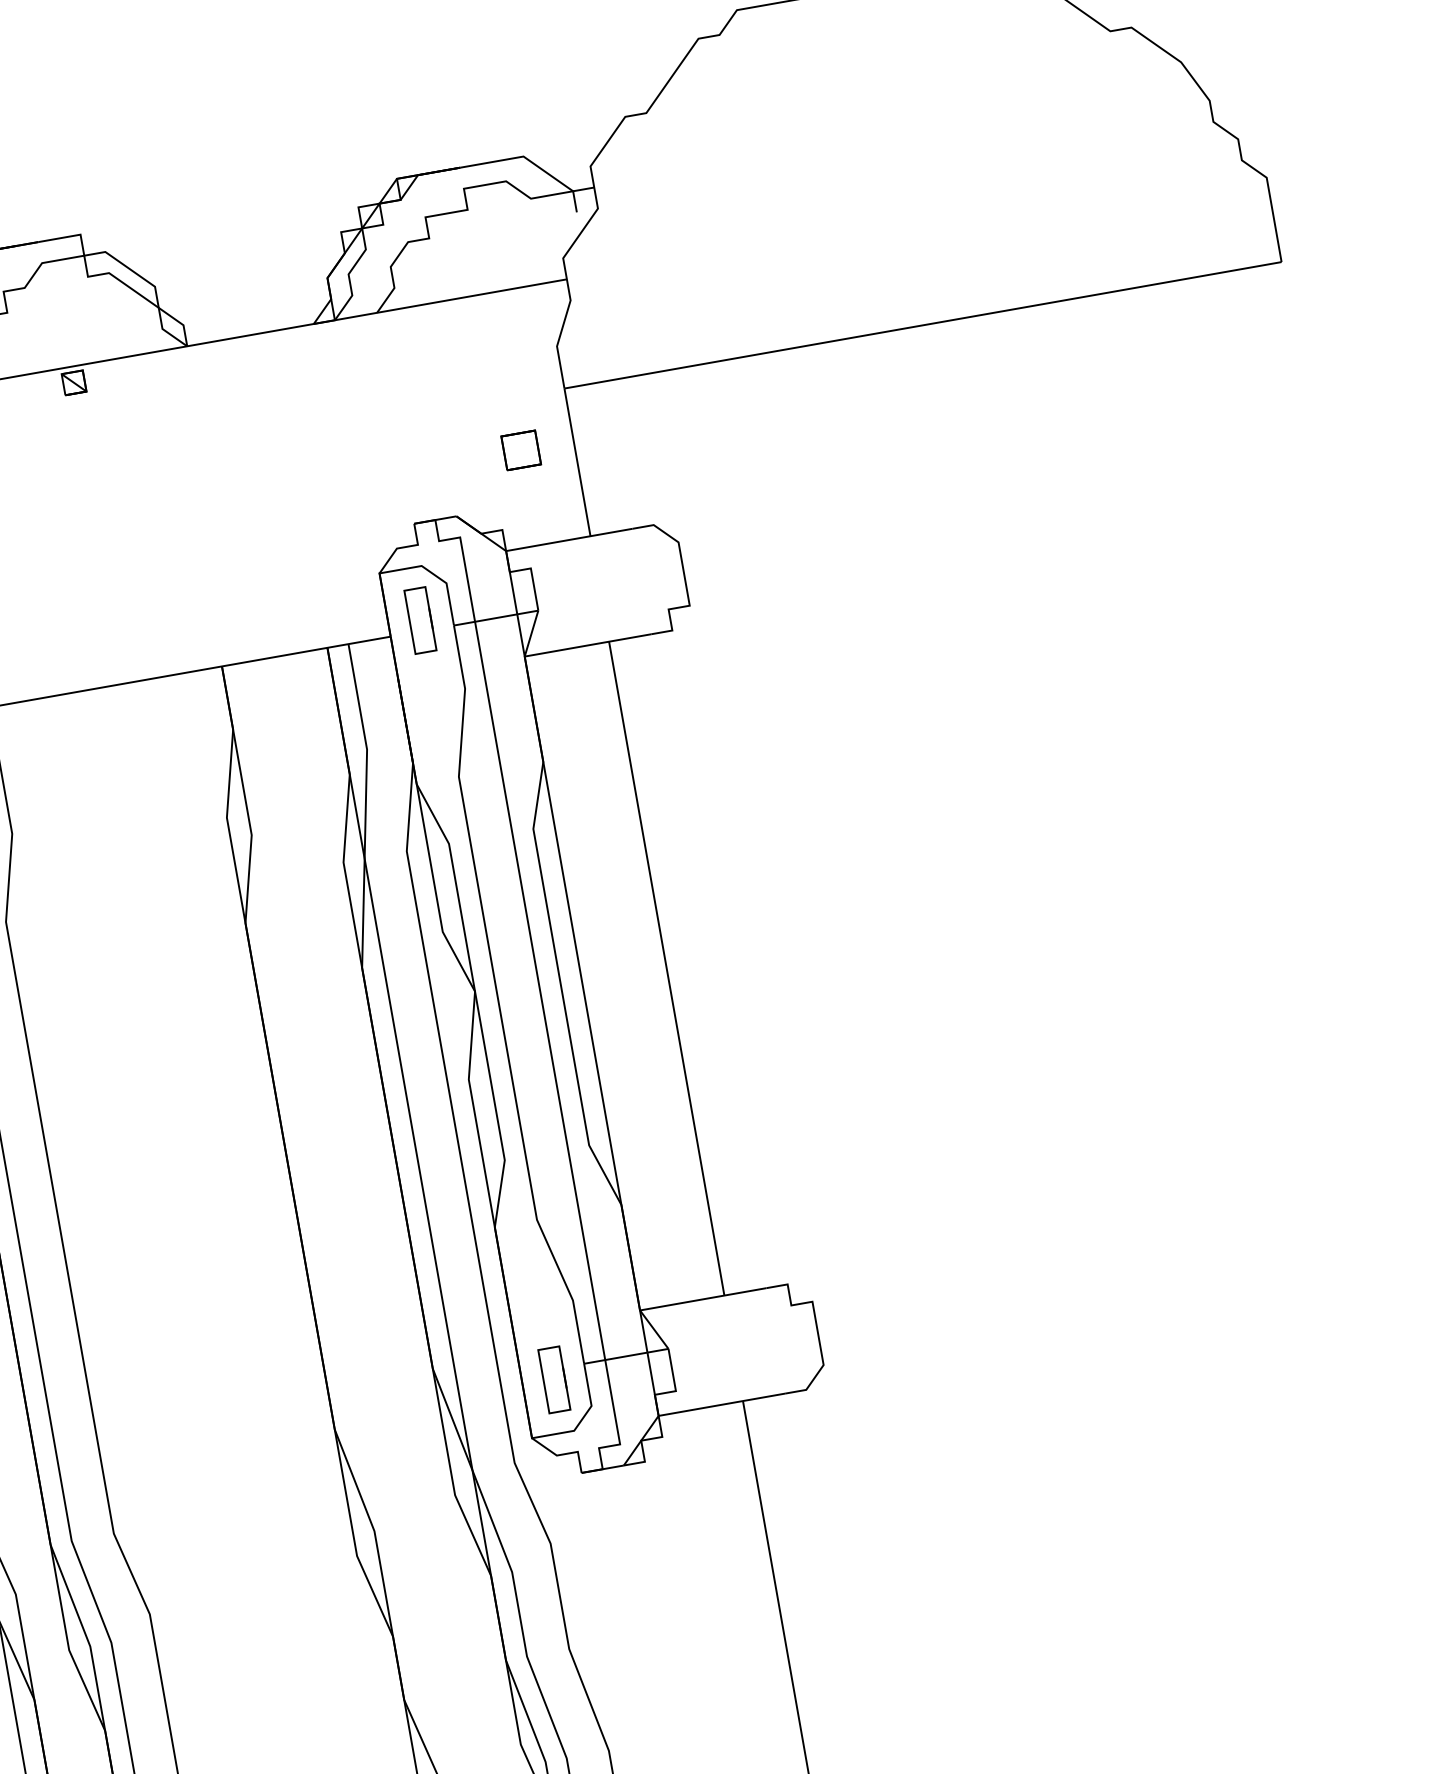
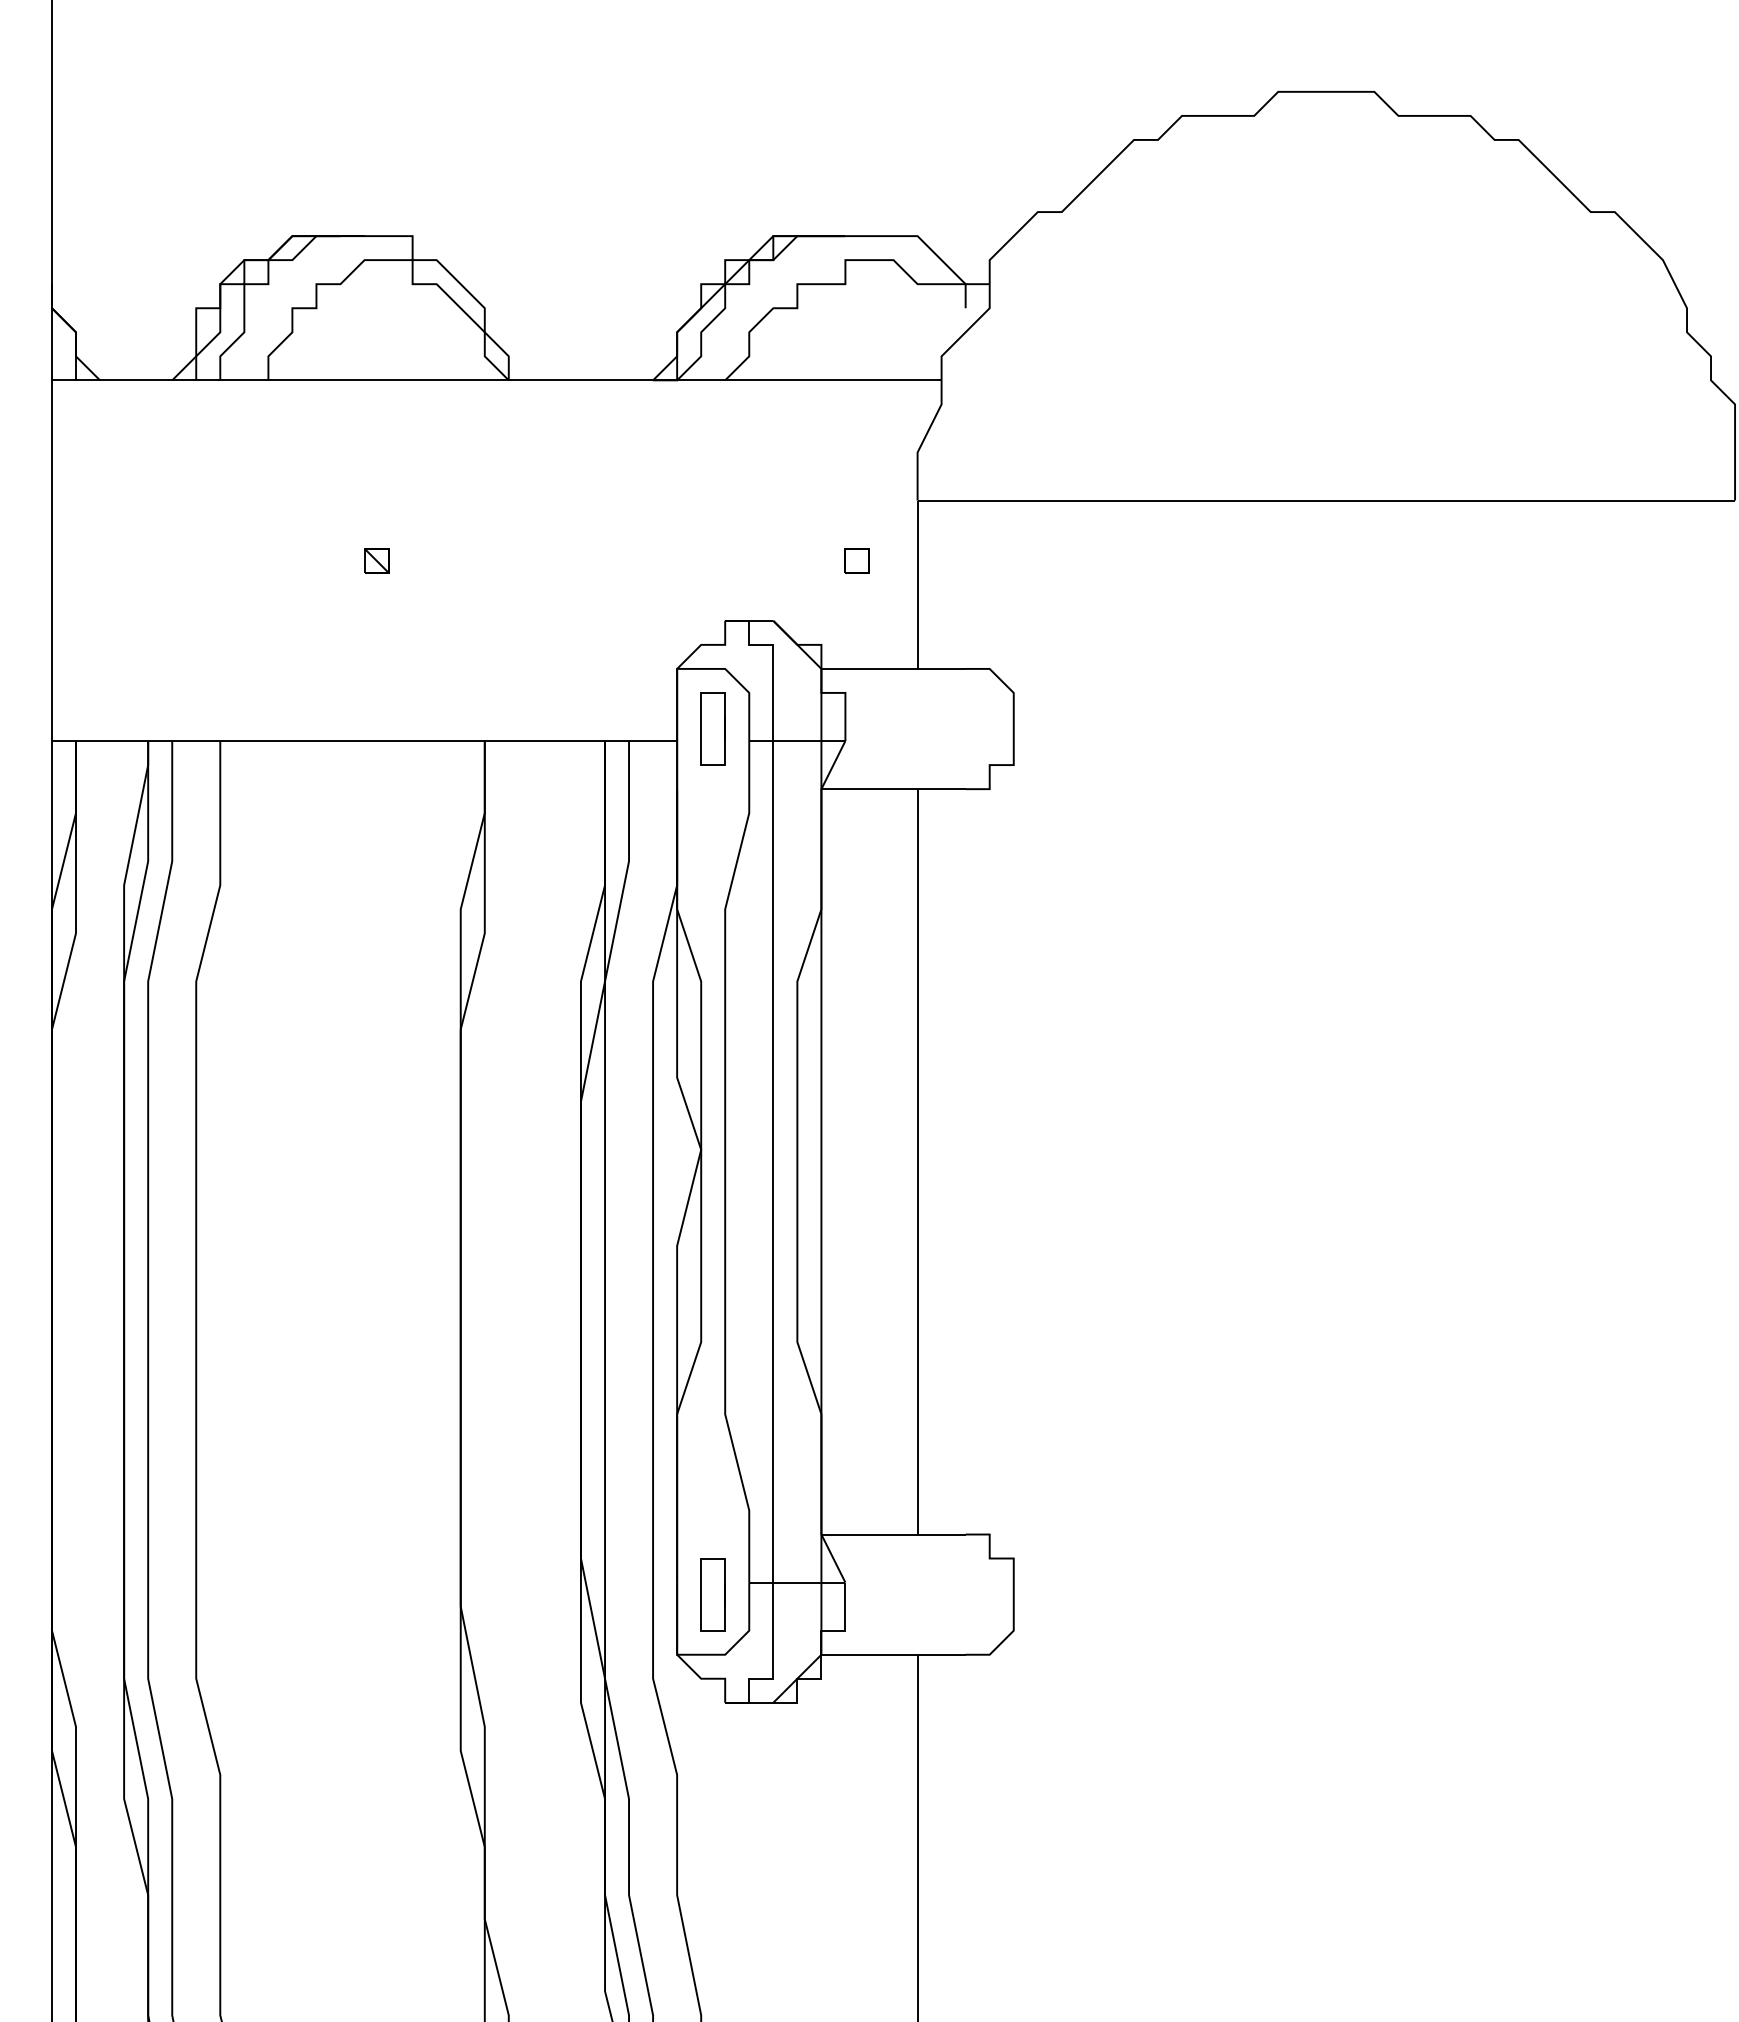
part: (73, 382) -> (376, 560), moved
part: (520, 450) -> (856, 560), size x0.62

